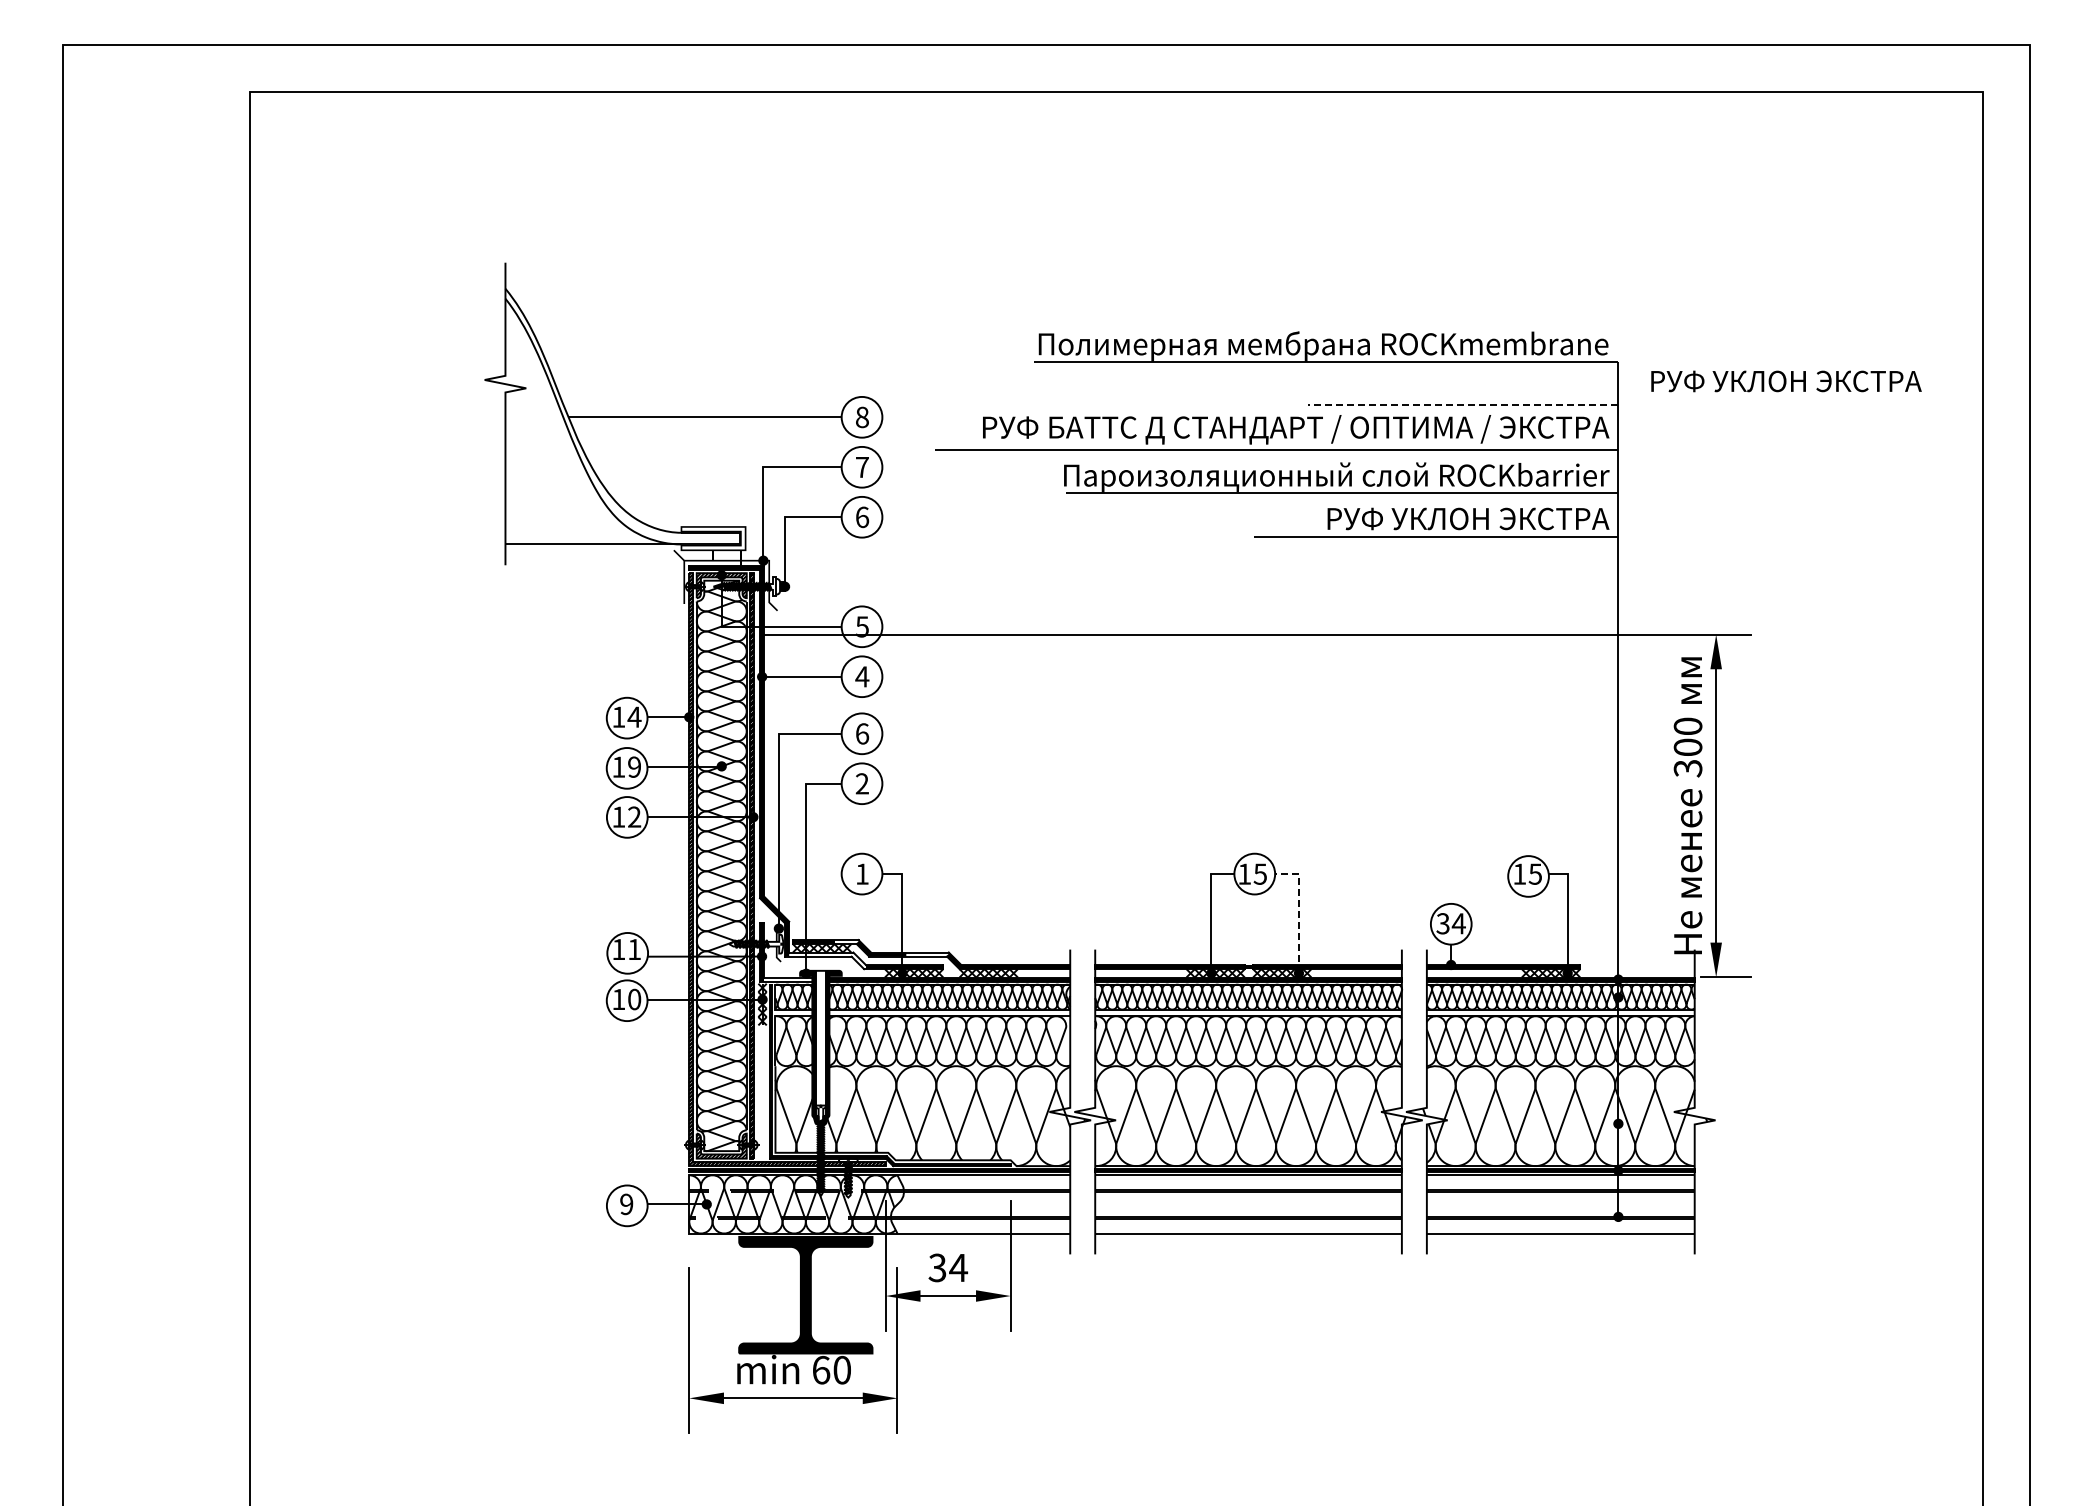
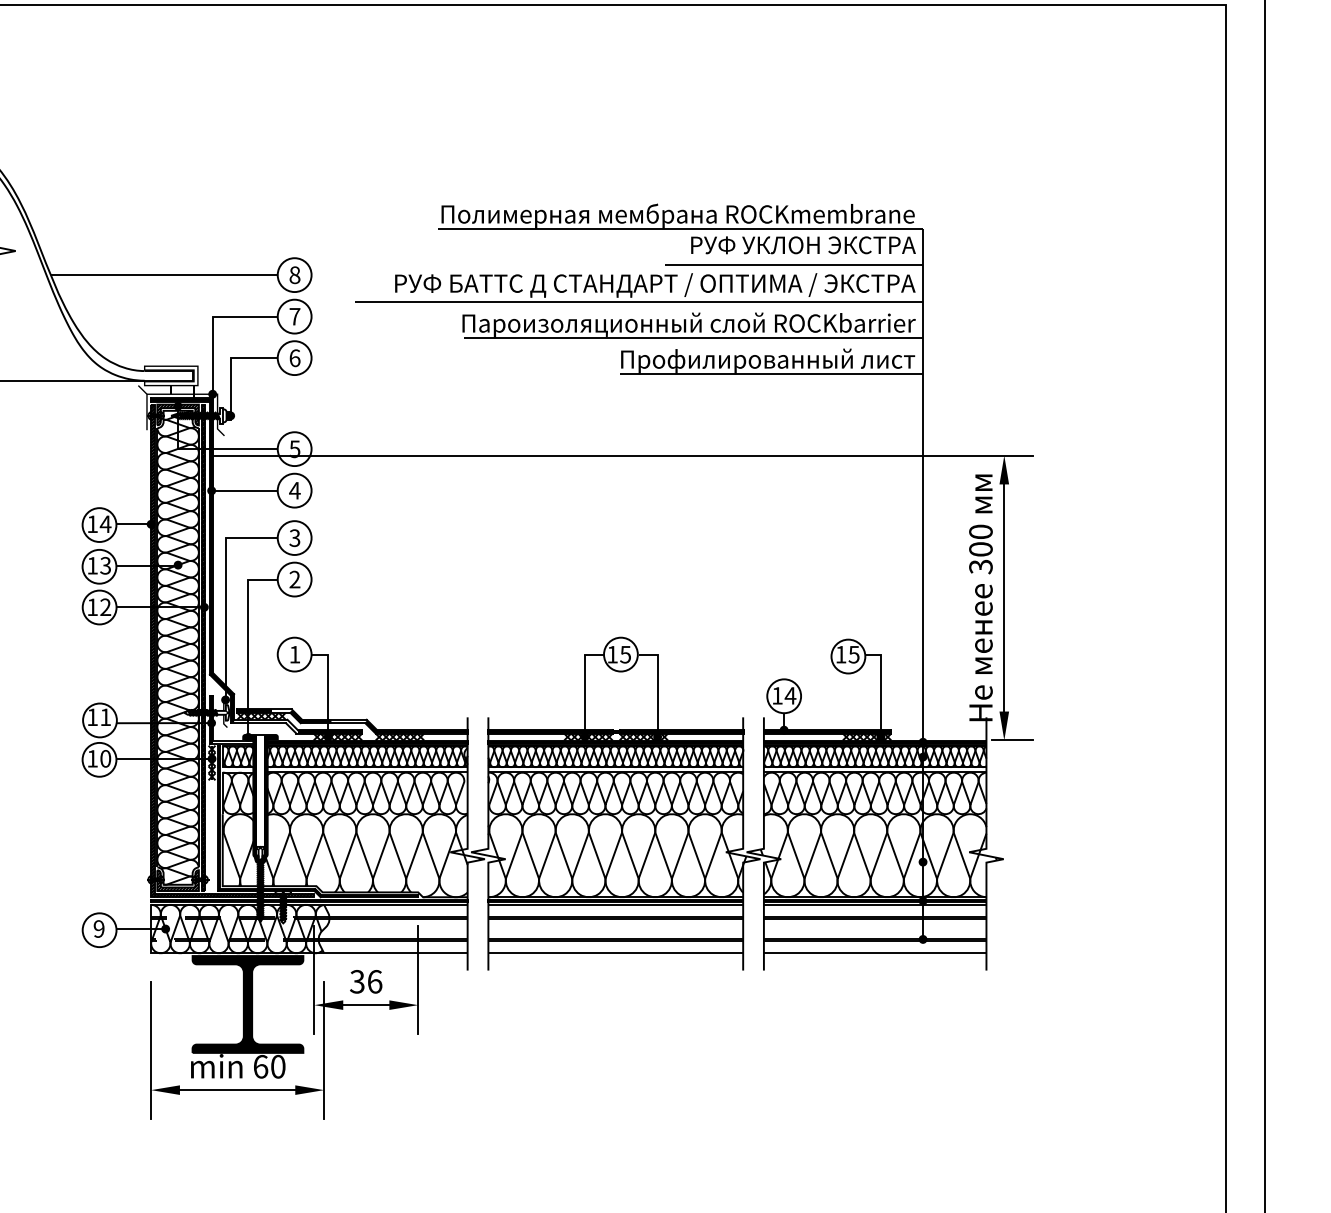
text: (1786, 381) -> (803, 245), moved
line: (1462, 405) -> (793, 265), dashed -> solid
text: (1432, 520) -> (768, 360), РУФ УКЛОН ЭКСТРА -> Профилированный лист
text: (862, 733) -> (295, 537), 6 -> 3
text: (633, 766) -> (104, 565), 19 -> 13
line: (1298, 911) -> (657, 685), dashed -> solid
text: (1442, 923) -> (776, 695), 34 -> 14
text: (958, 1267) -> (374, 981), 34 -> 36

